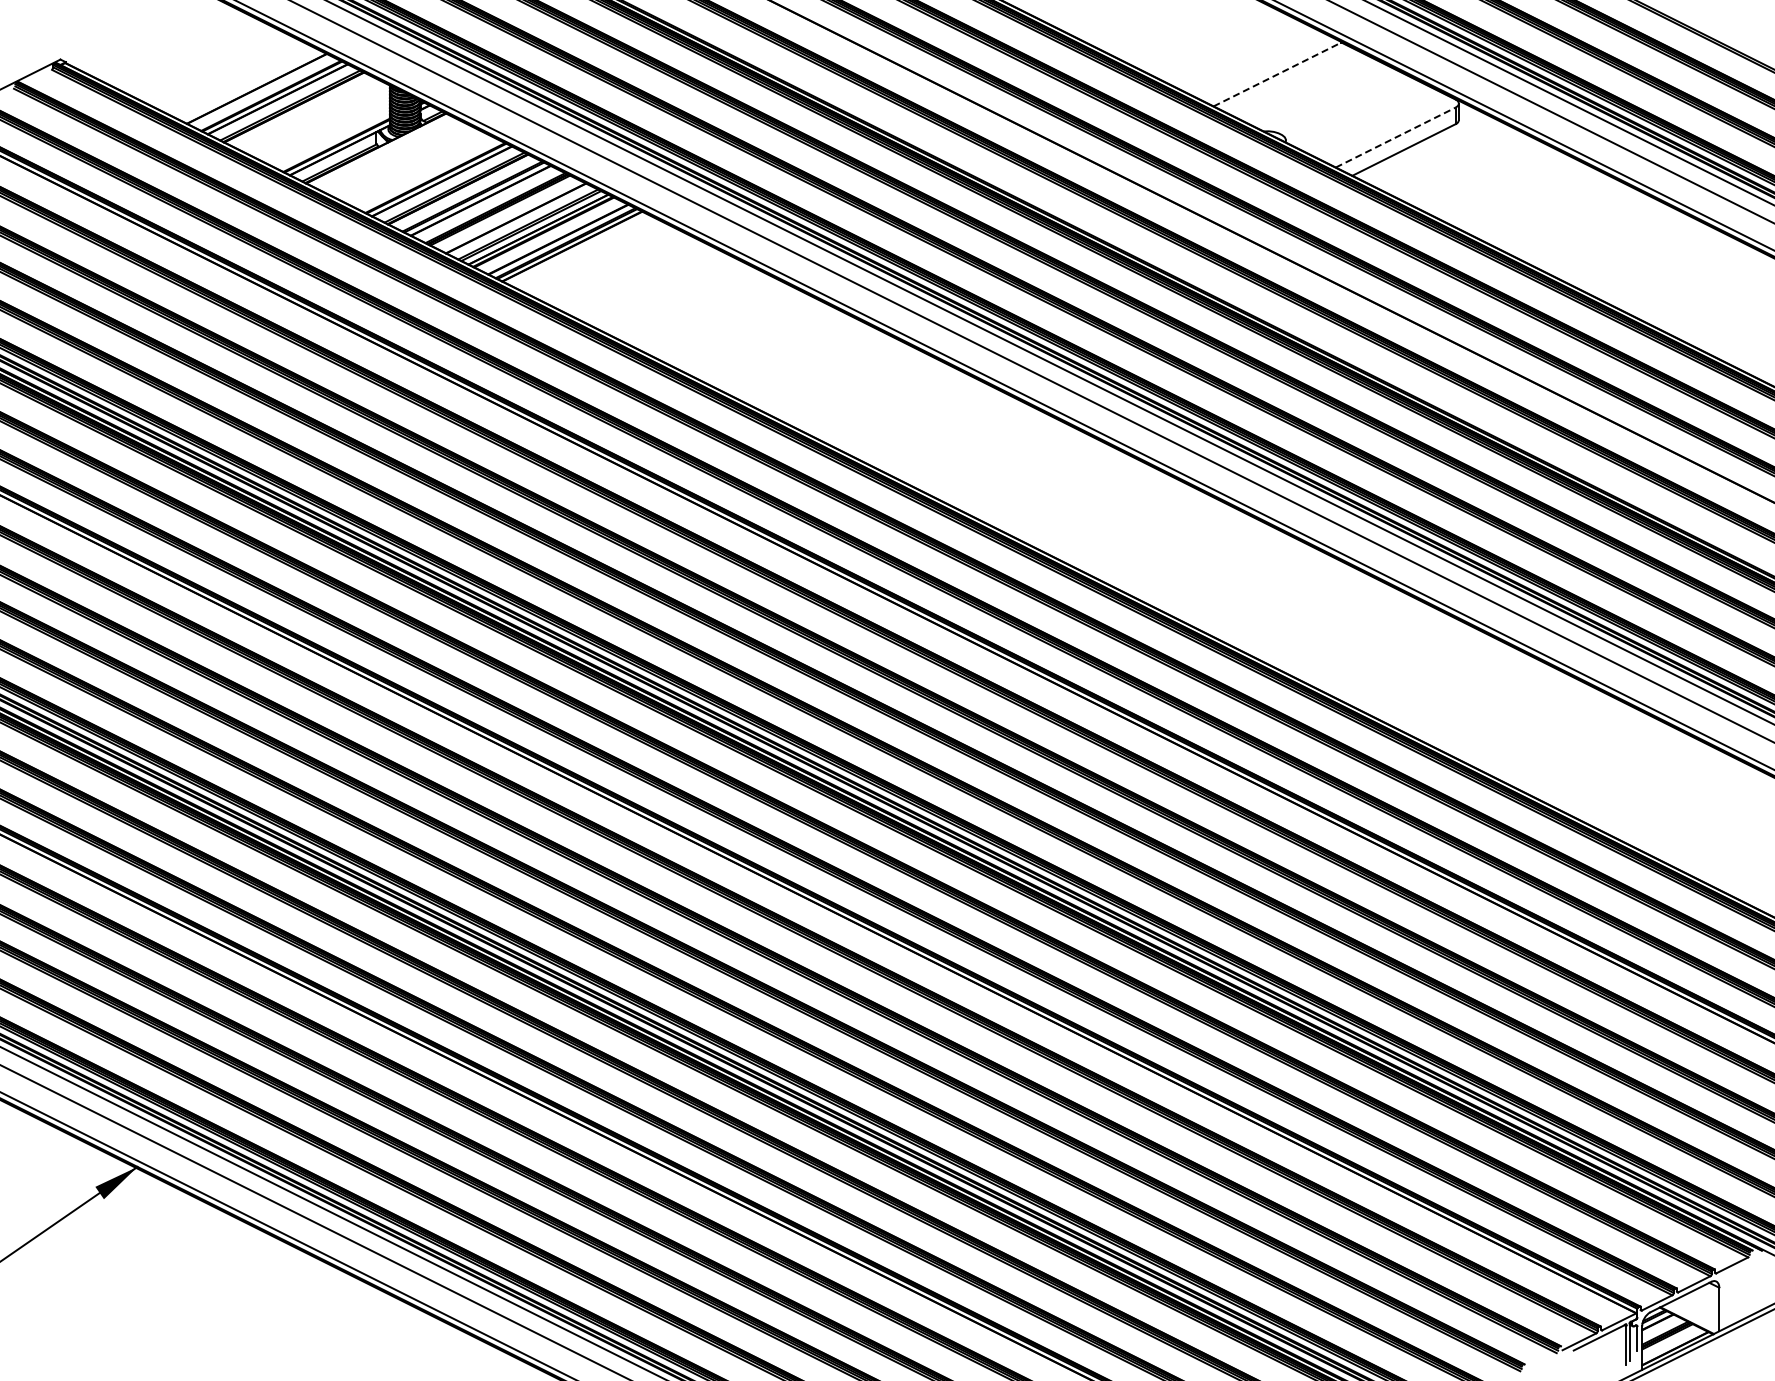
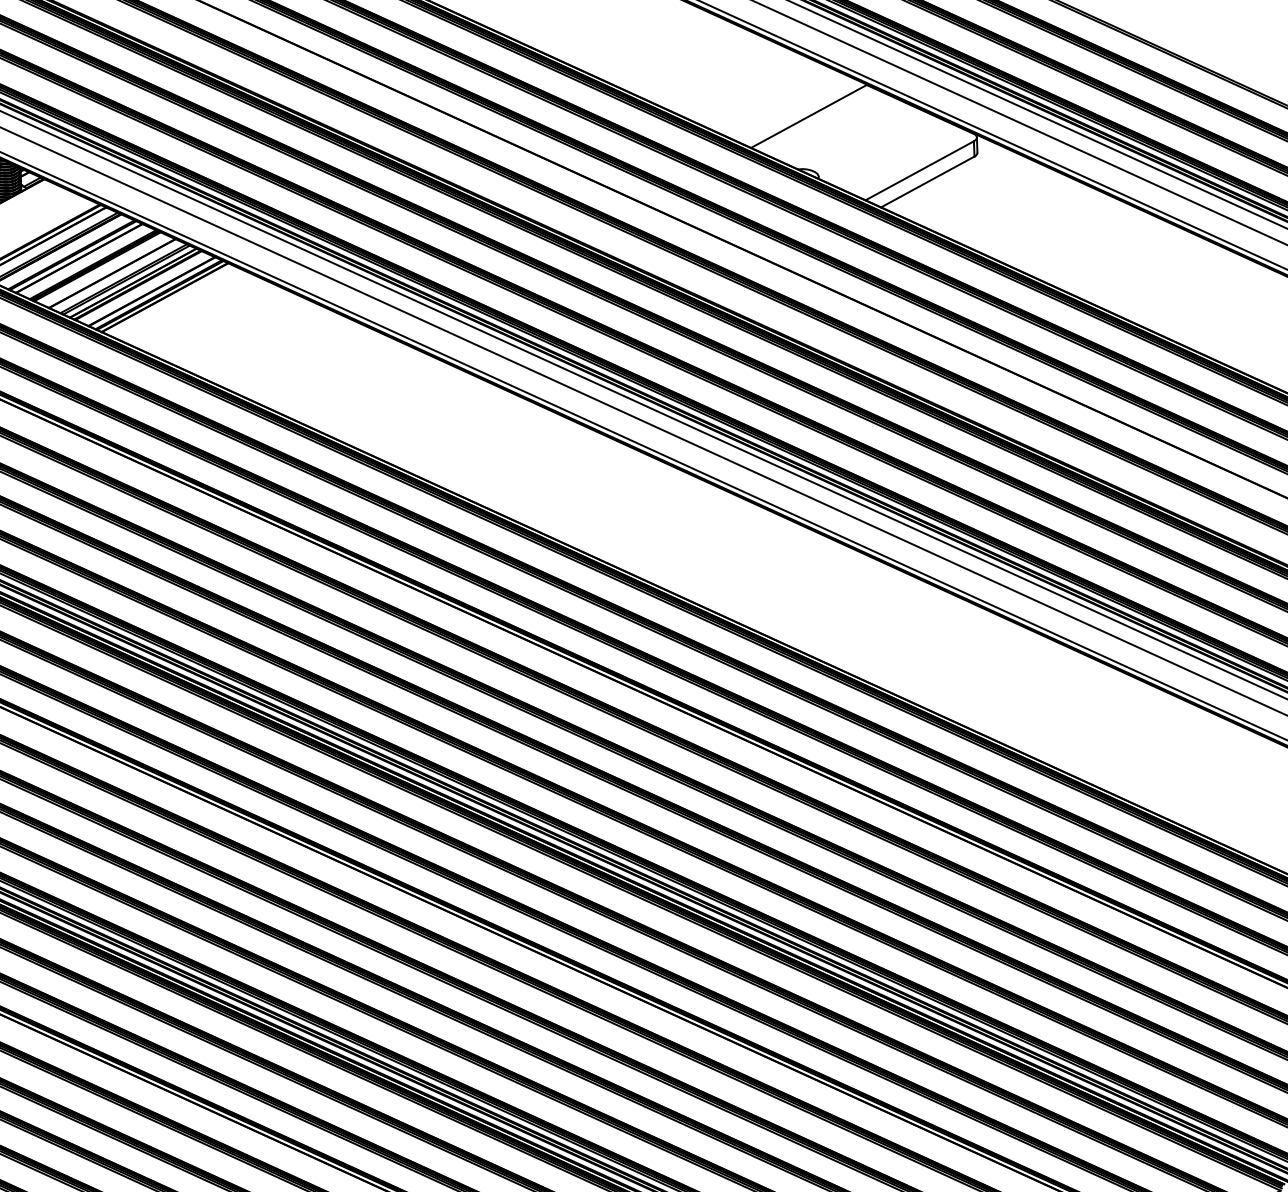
line: (1277, 74) -> (808, 116), dashed -> solid
line: (1395, 137) -> (919, 170), dashed -> solid

